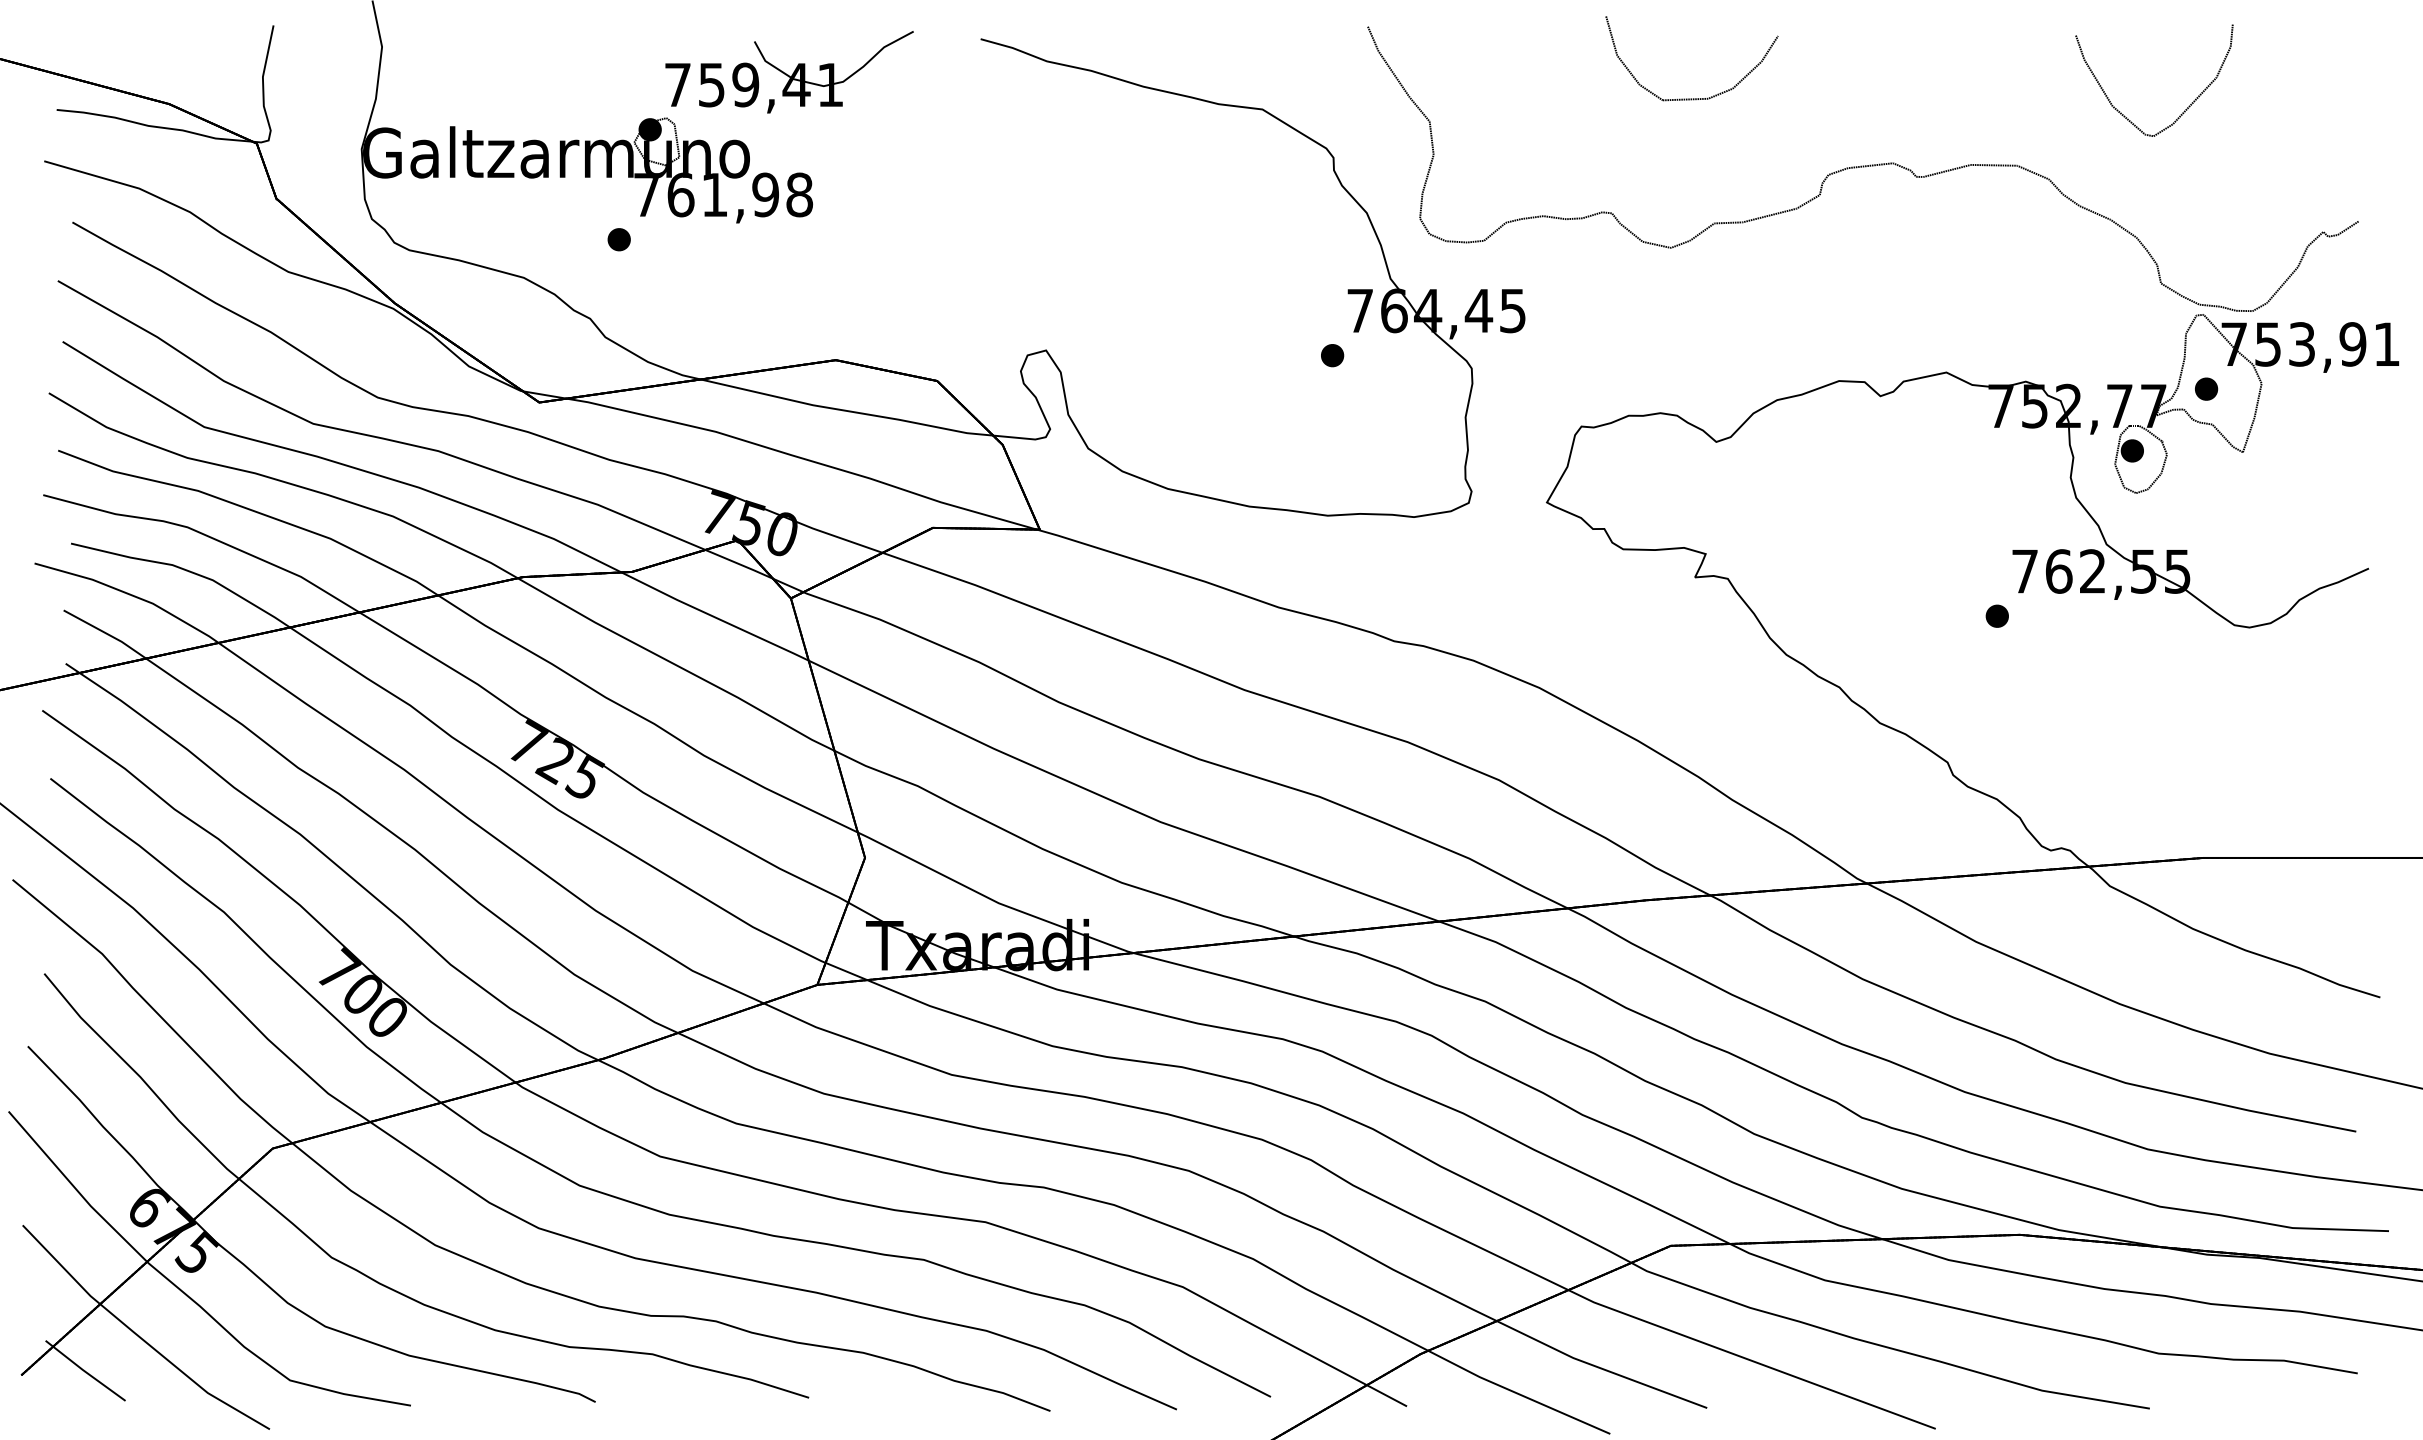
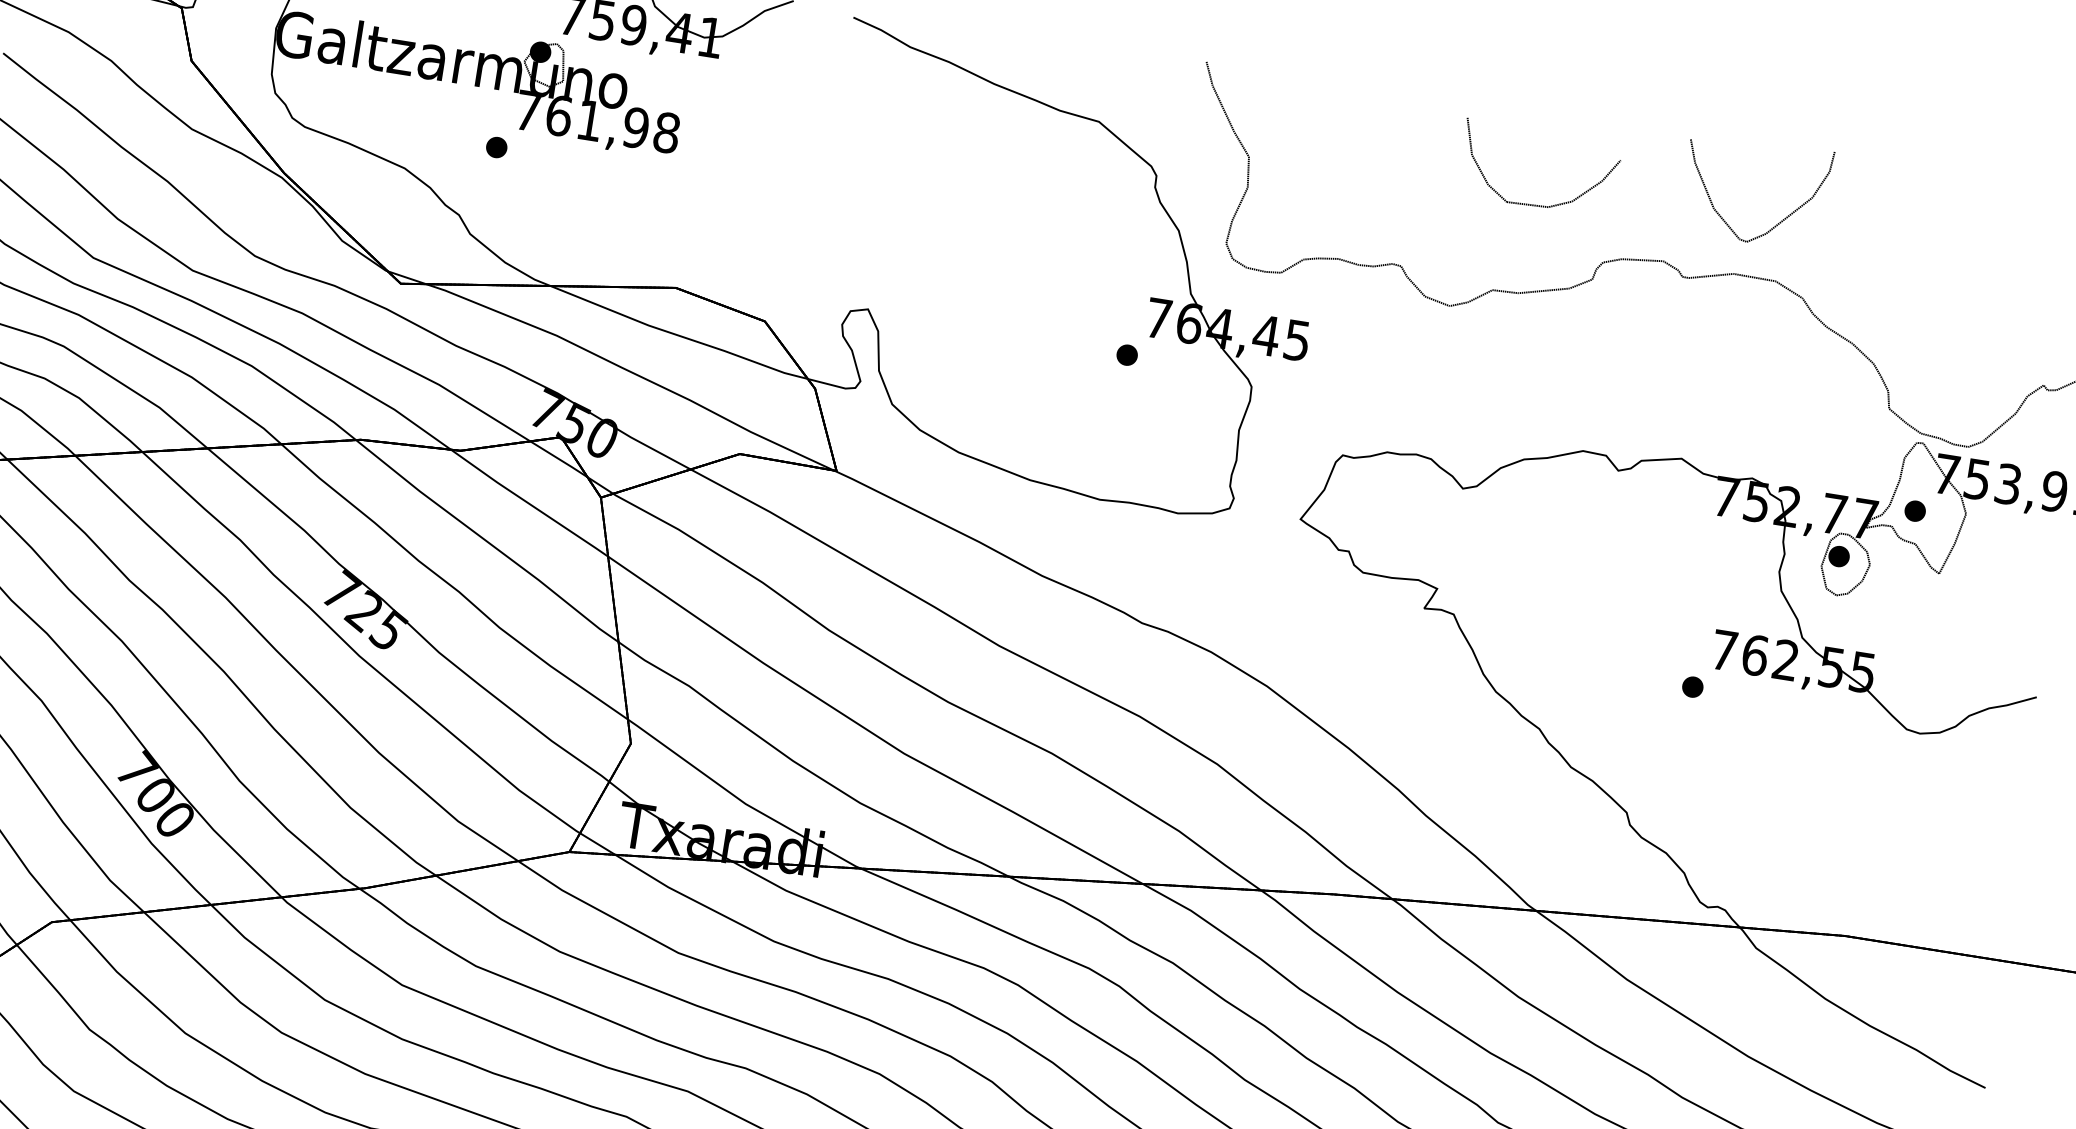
part: (1691, 98) -> (1533, 204), moved
part: (2184, 110) -> (1778, 222), moved

